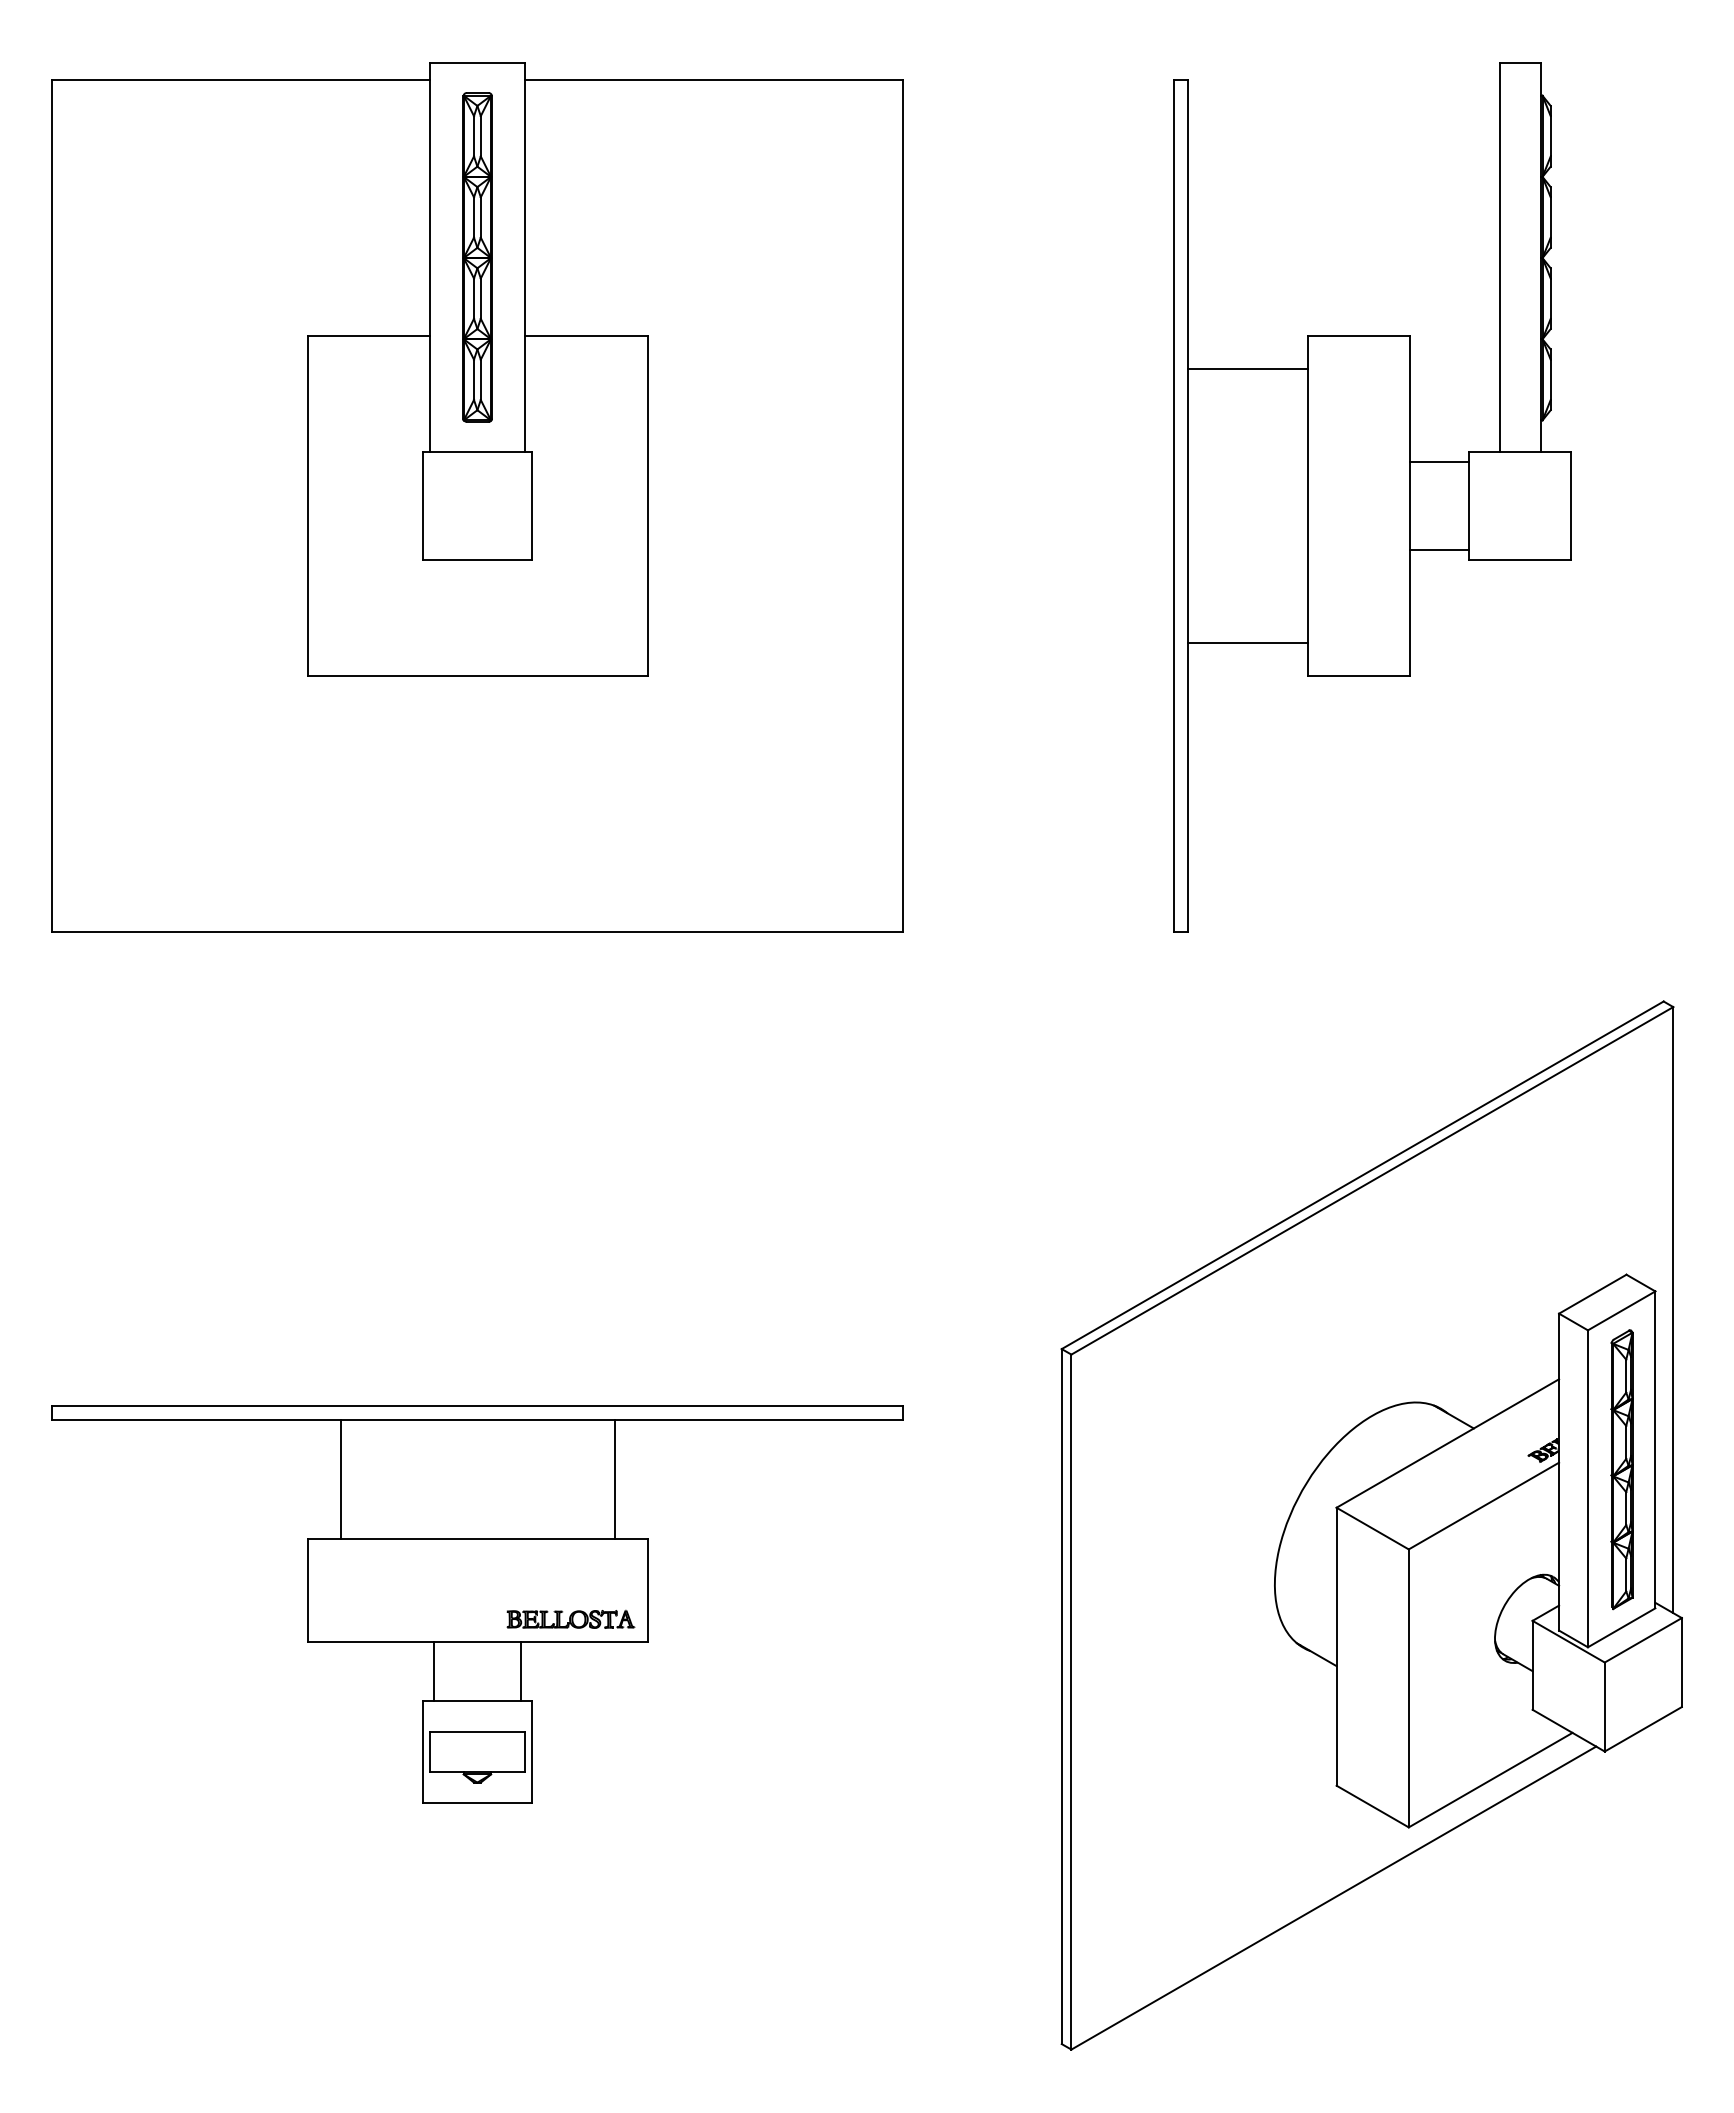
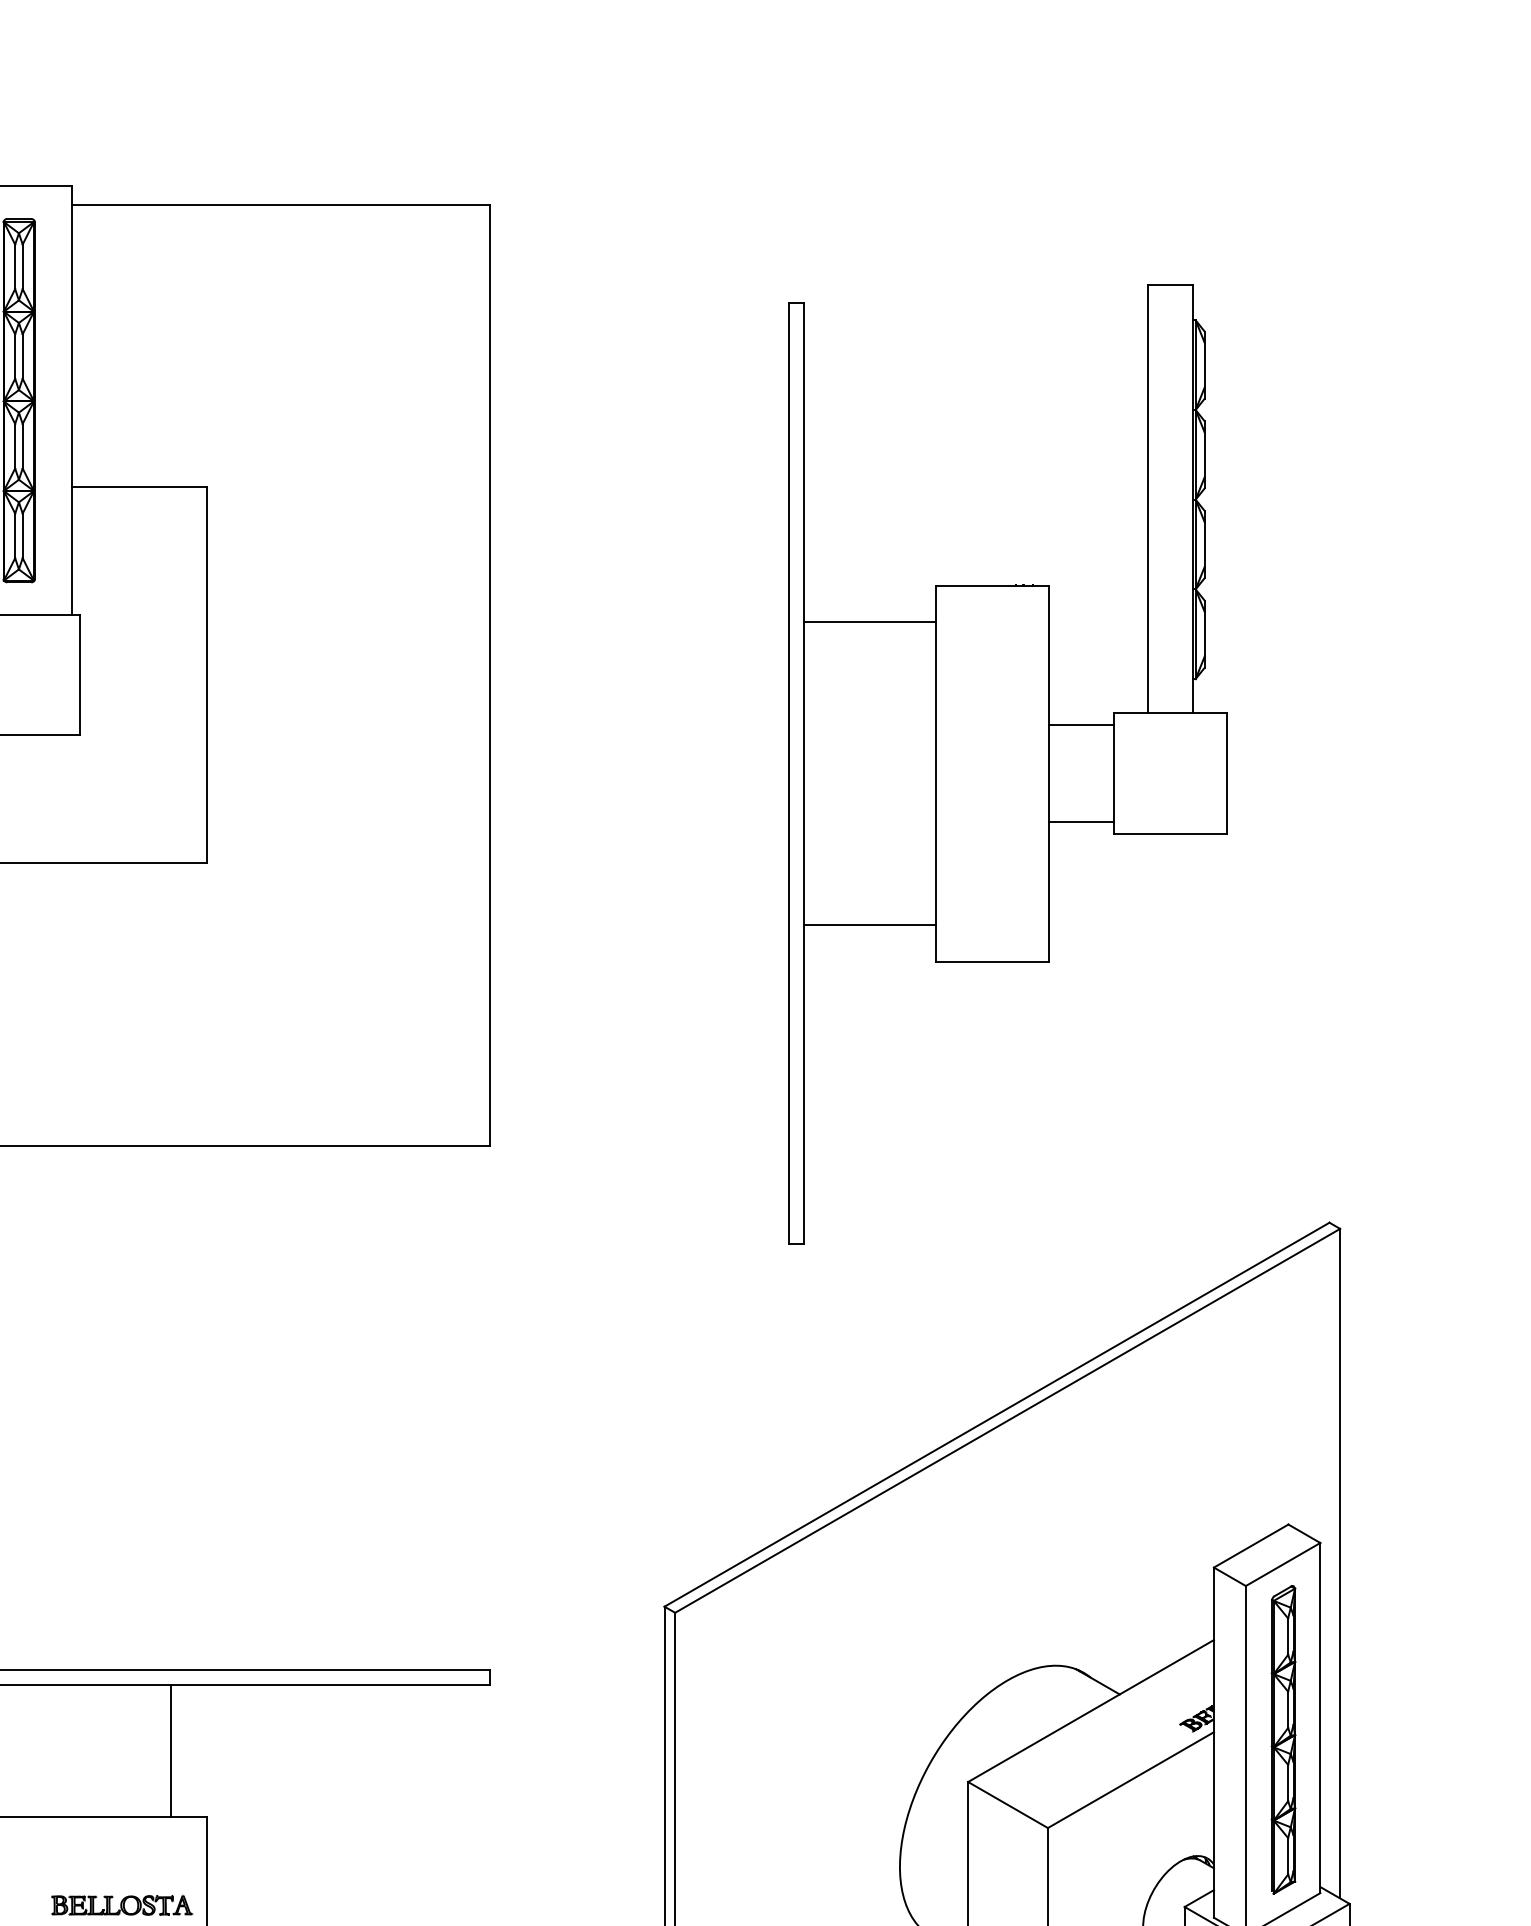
part: (1372, 497) -> (1007, 764), moved

